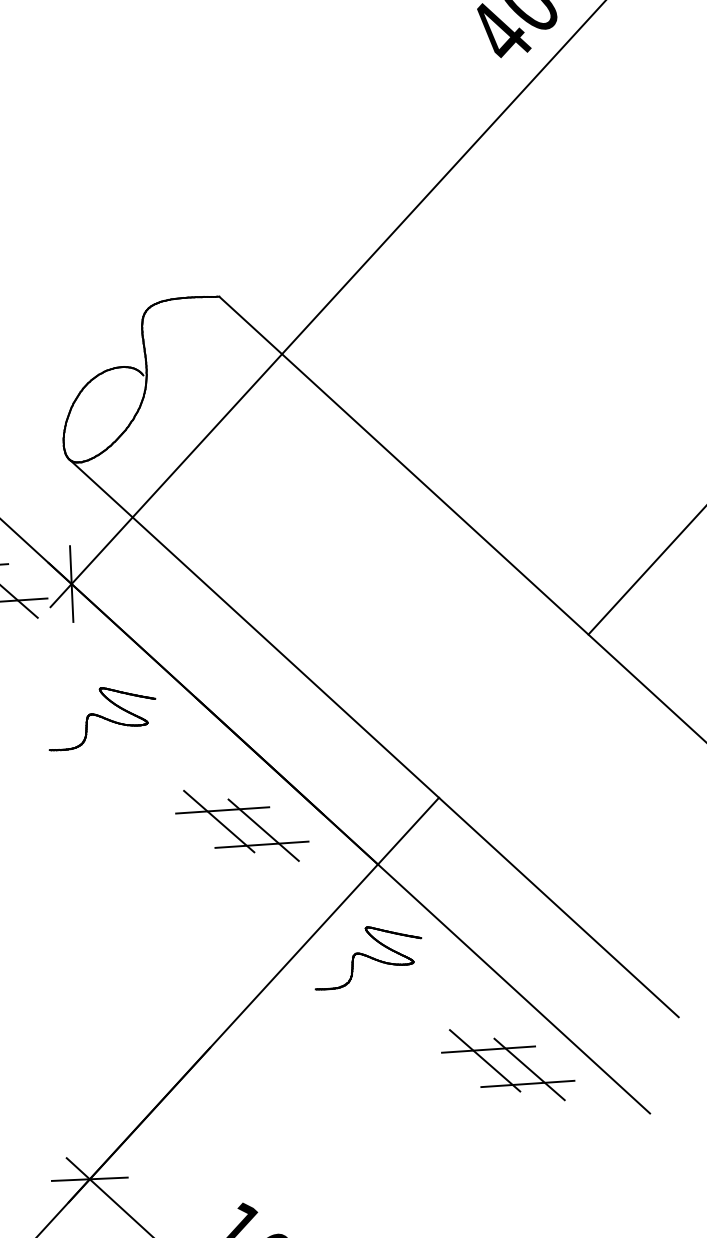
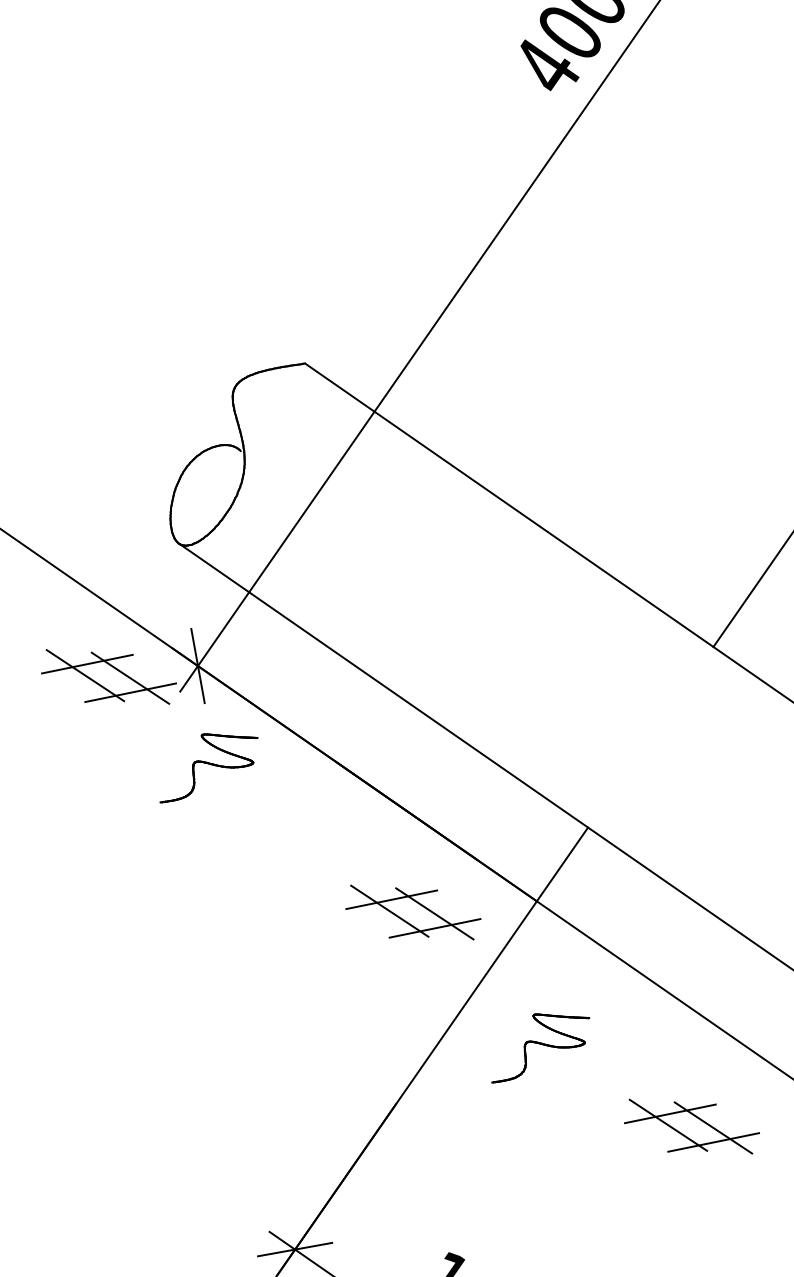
part: (102, 722) -> (208, 768), moved
part: (242, 826) -> (413, 912), moved
part: (368, 961) -> (540, 1048), moved
part: (507, 1065) -> (691, 1126), moved

